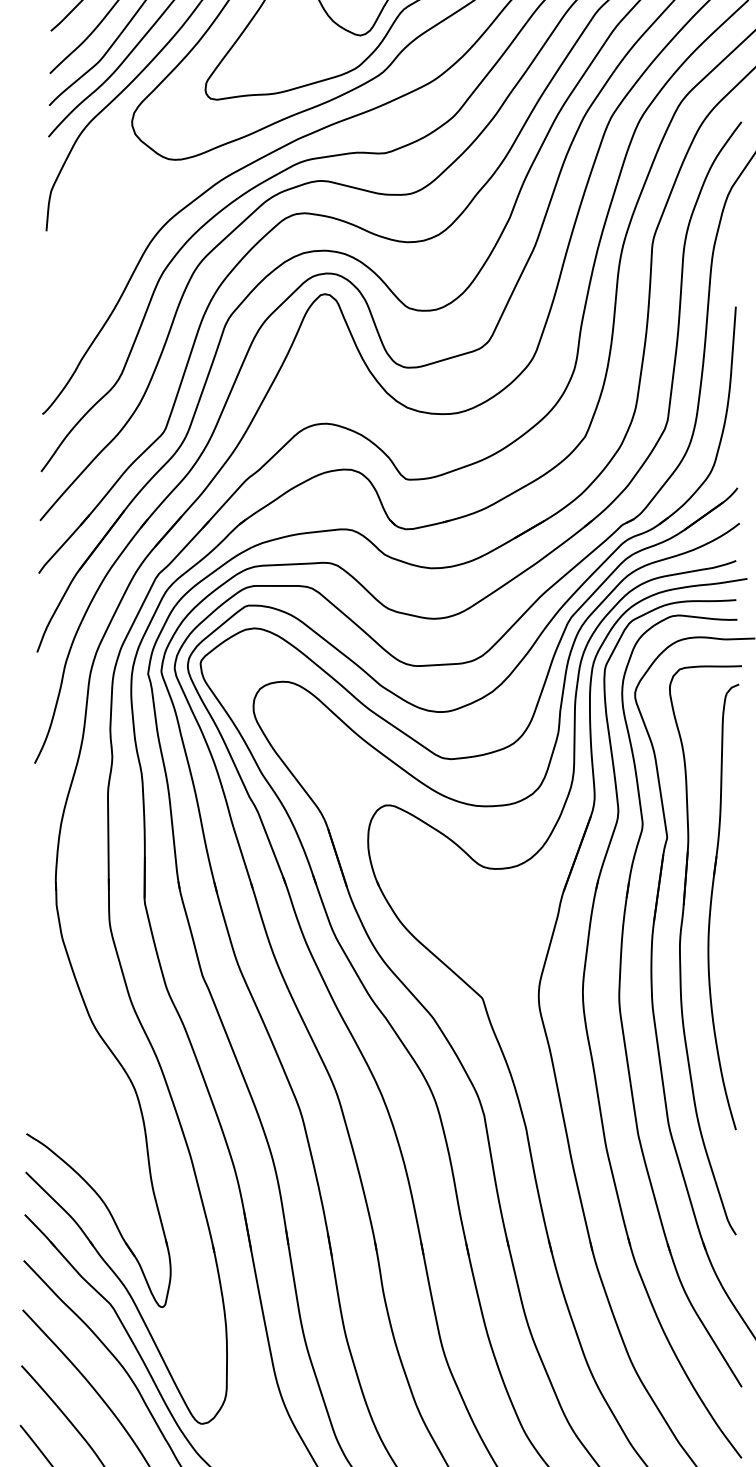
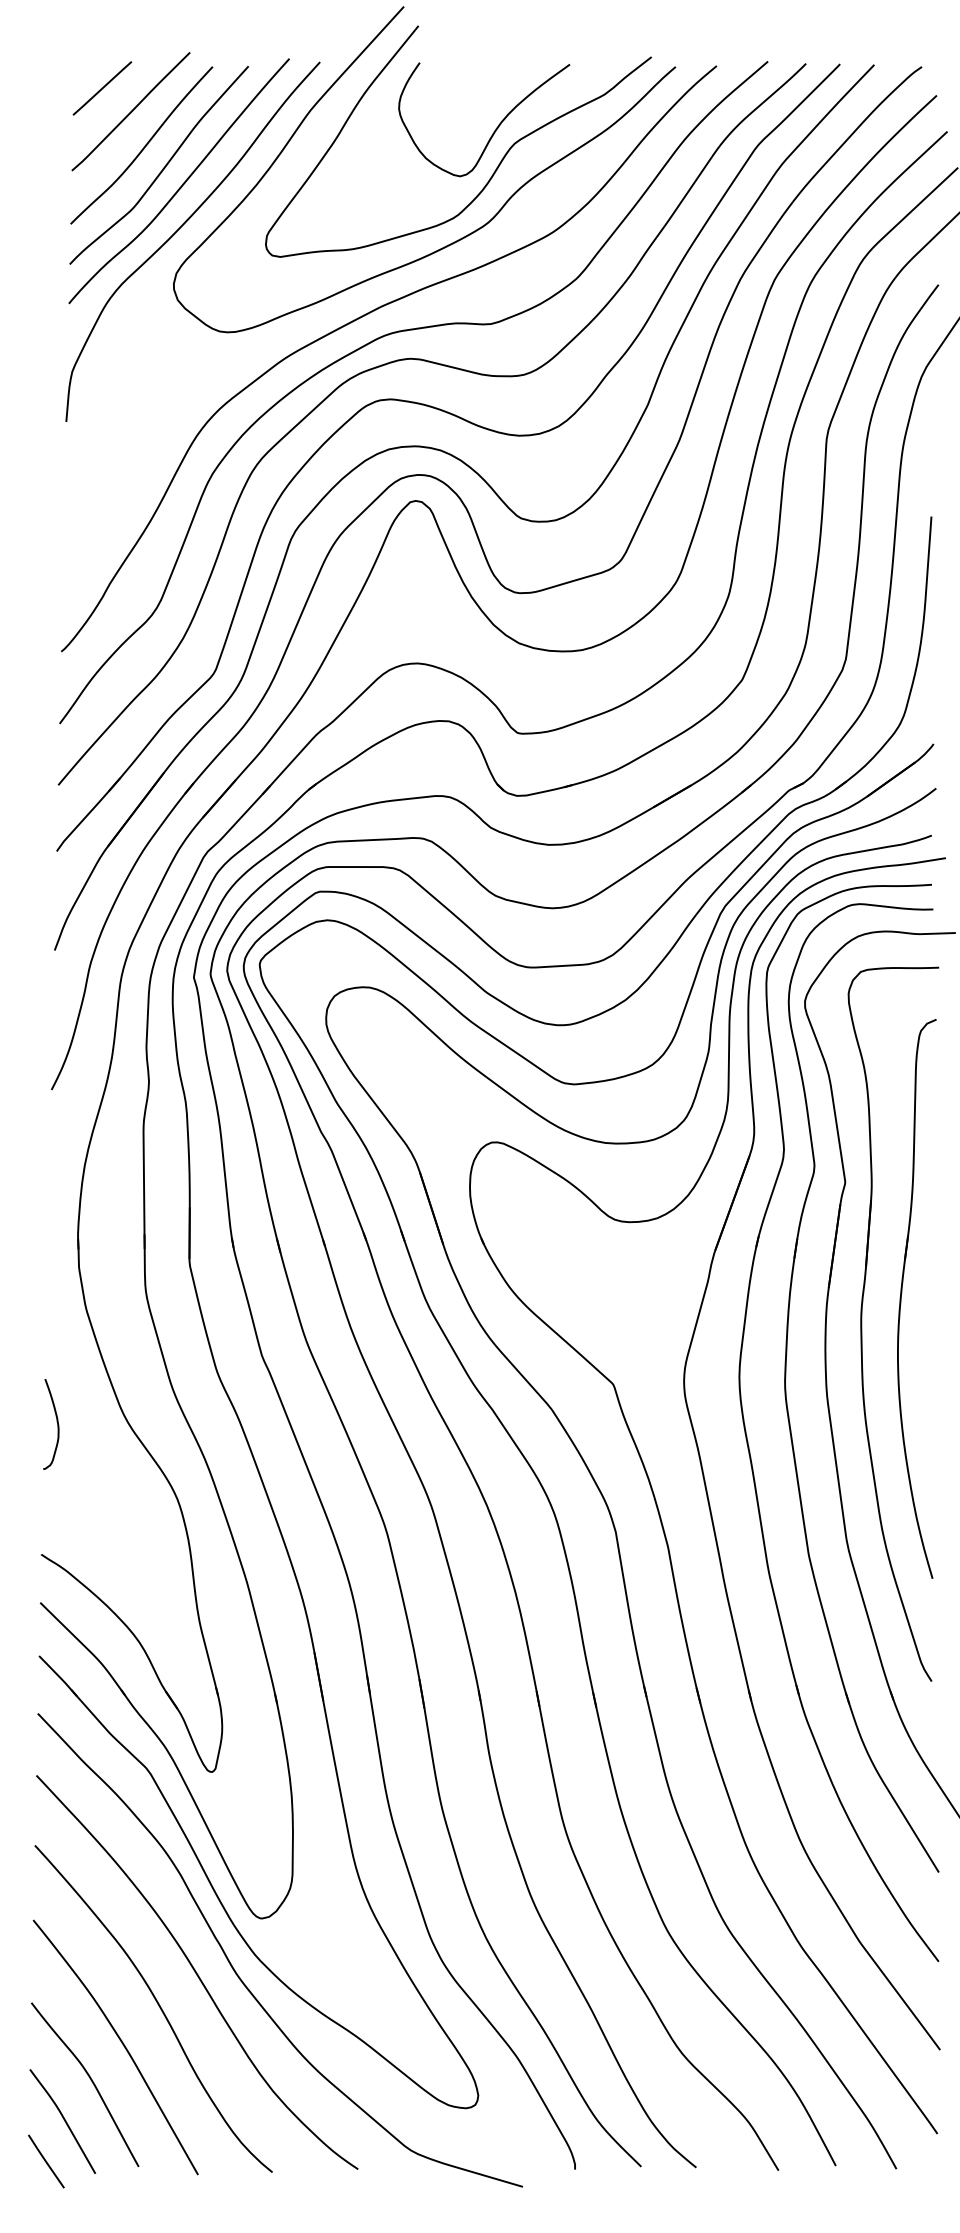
part: (712, 902) -> (902, 1293), moved
curve: (38, 1028) -> (56, 1422), added

